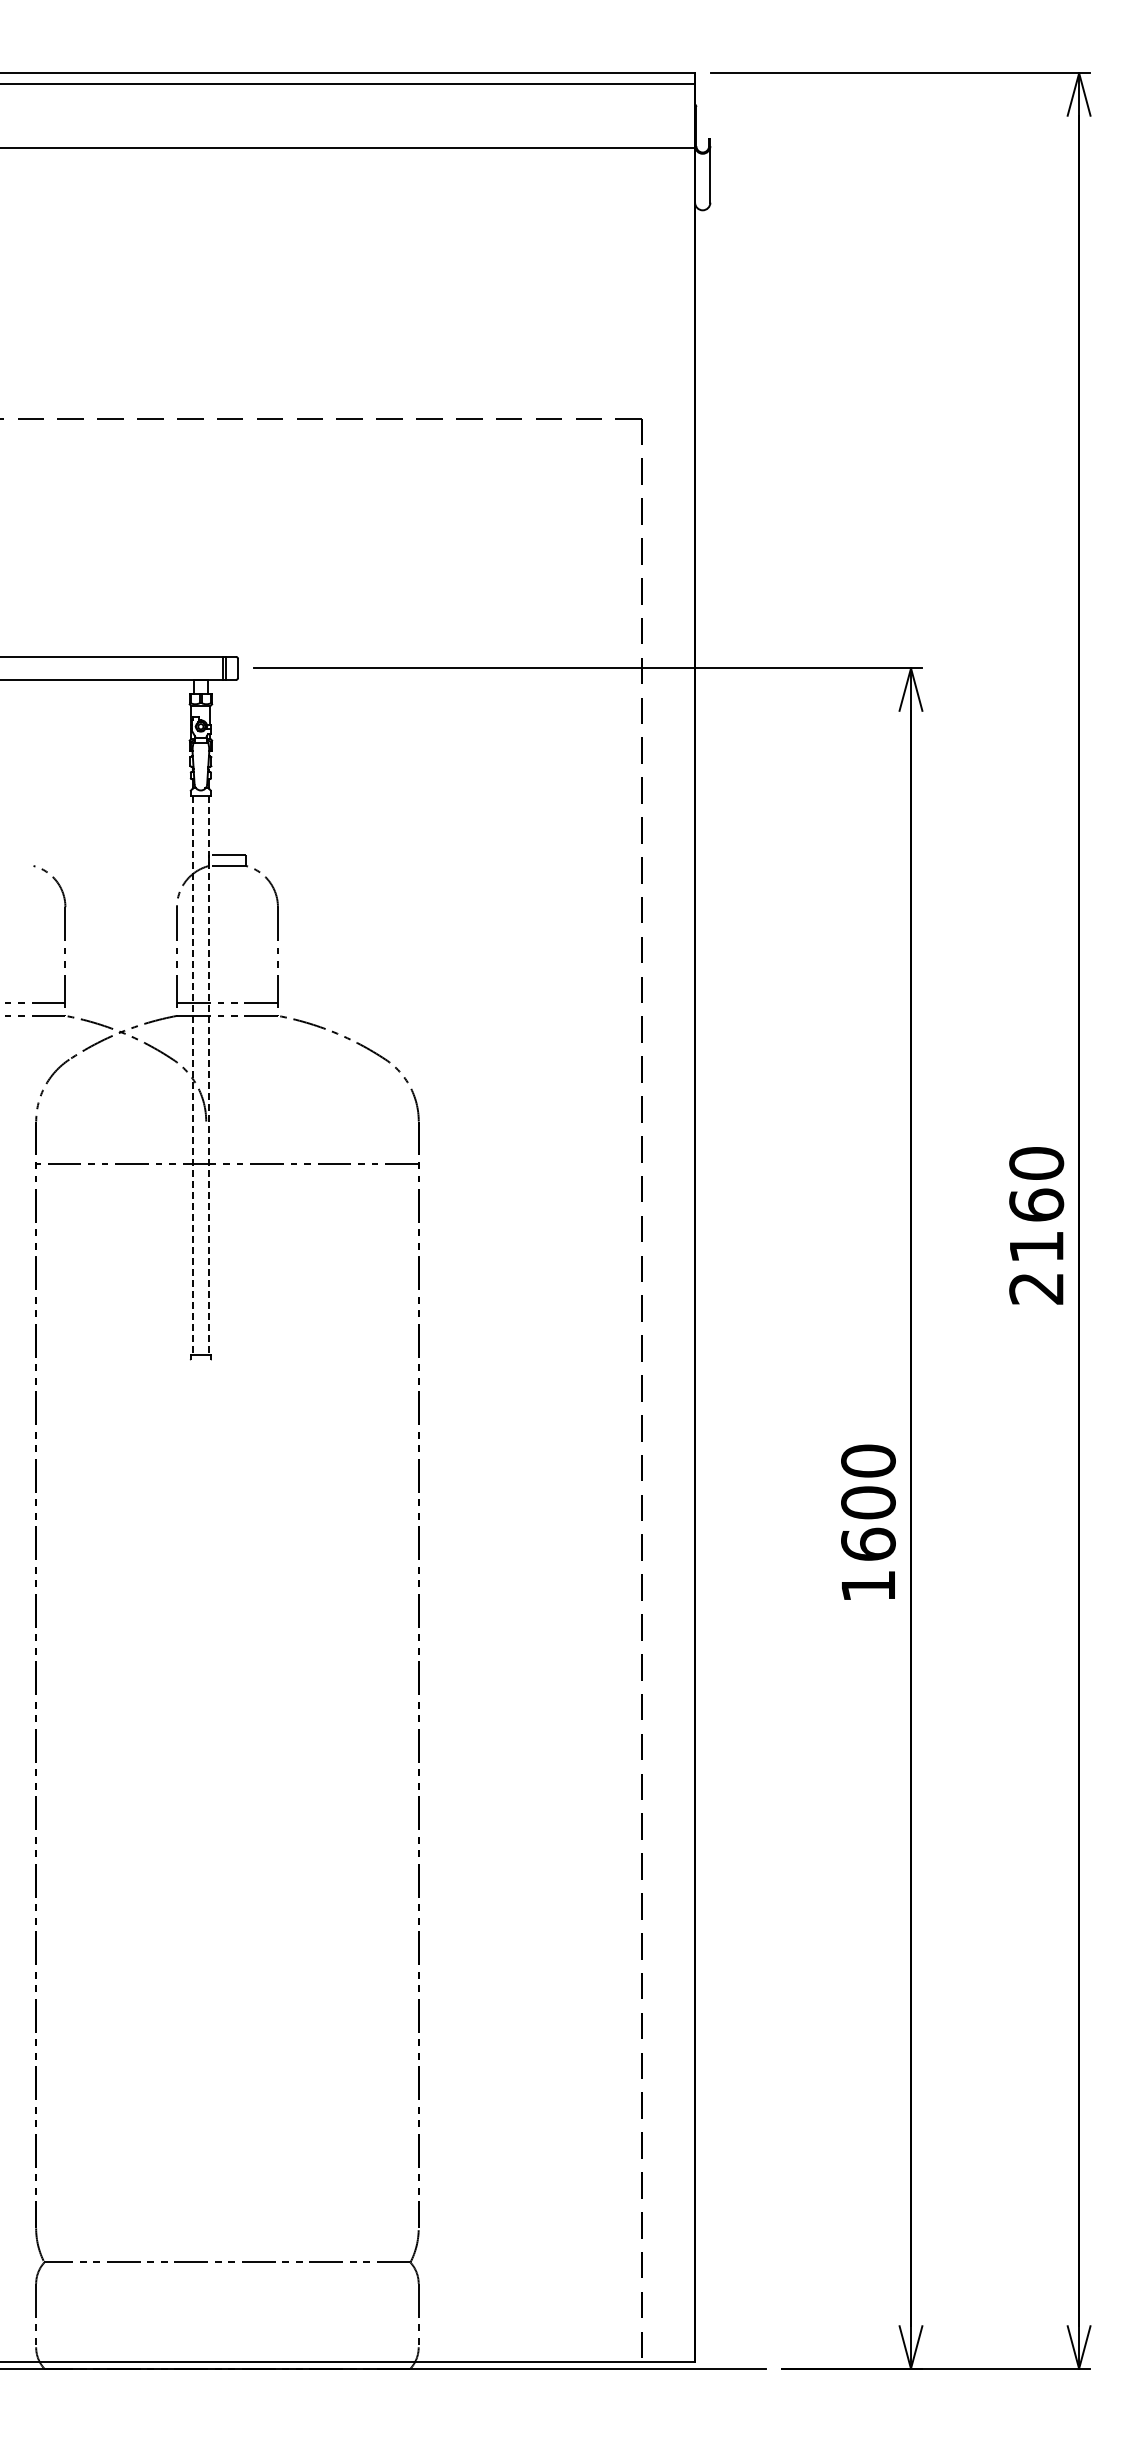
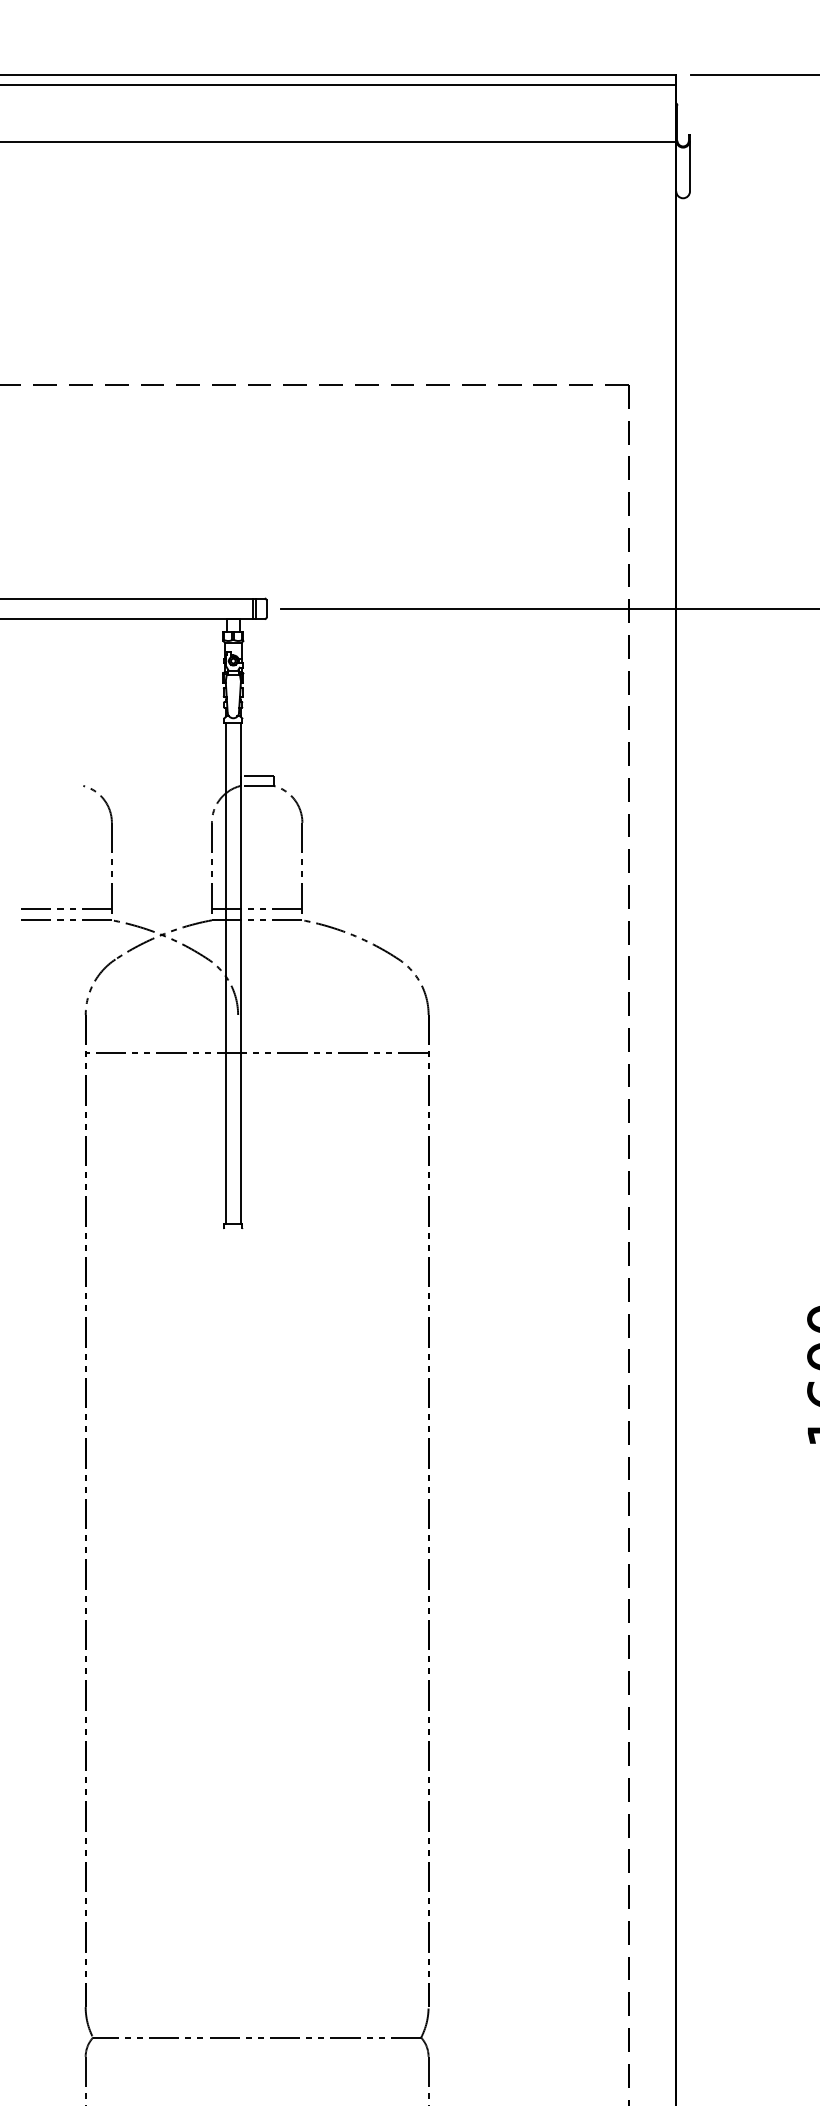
line: (192, 1075) -> (225, 973), dashed -> solid
line: (209, 1075) -> (241, 973), dashed -> solid

